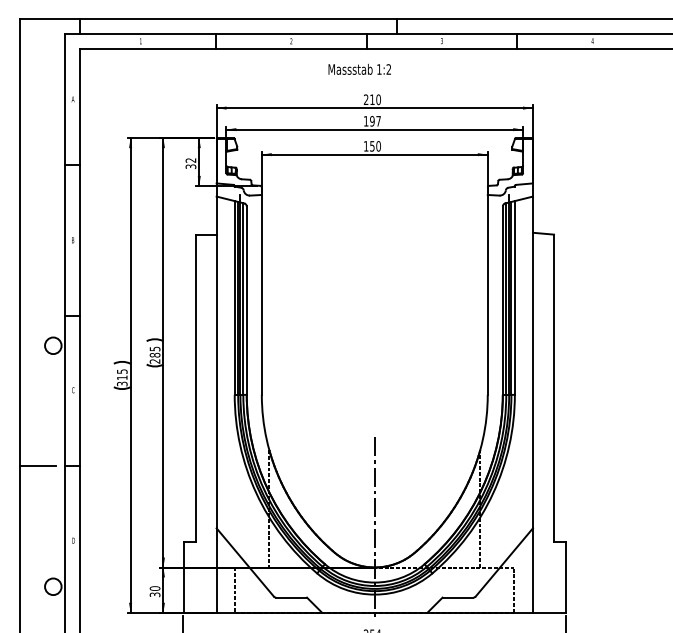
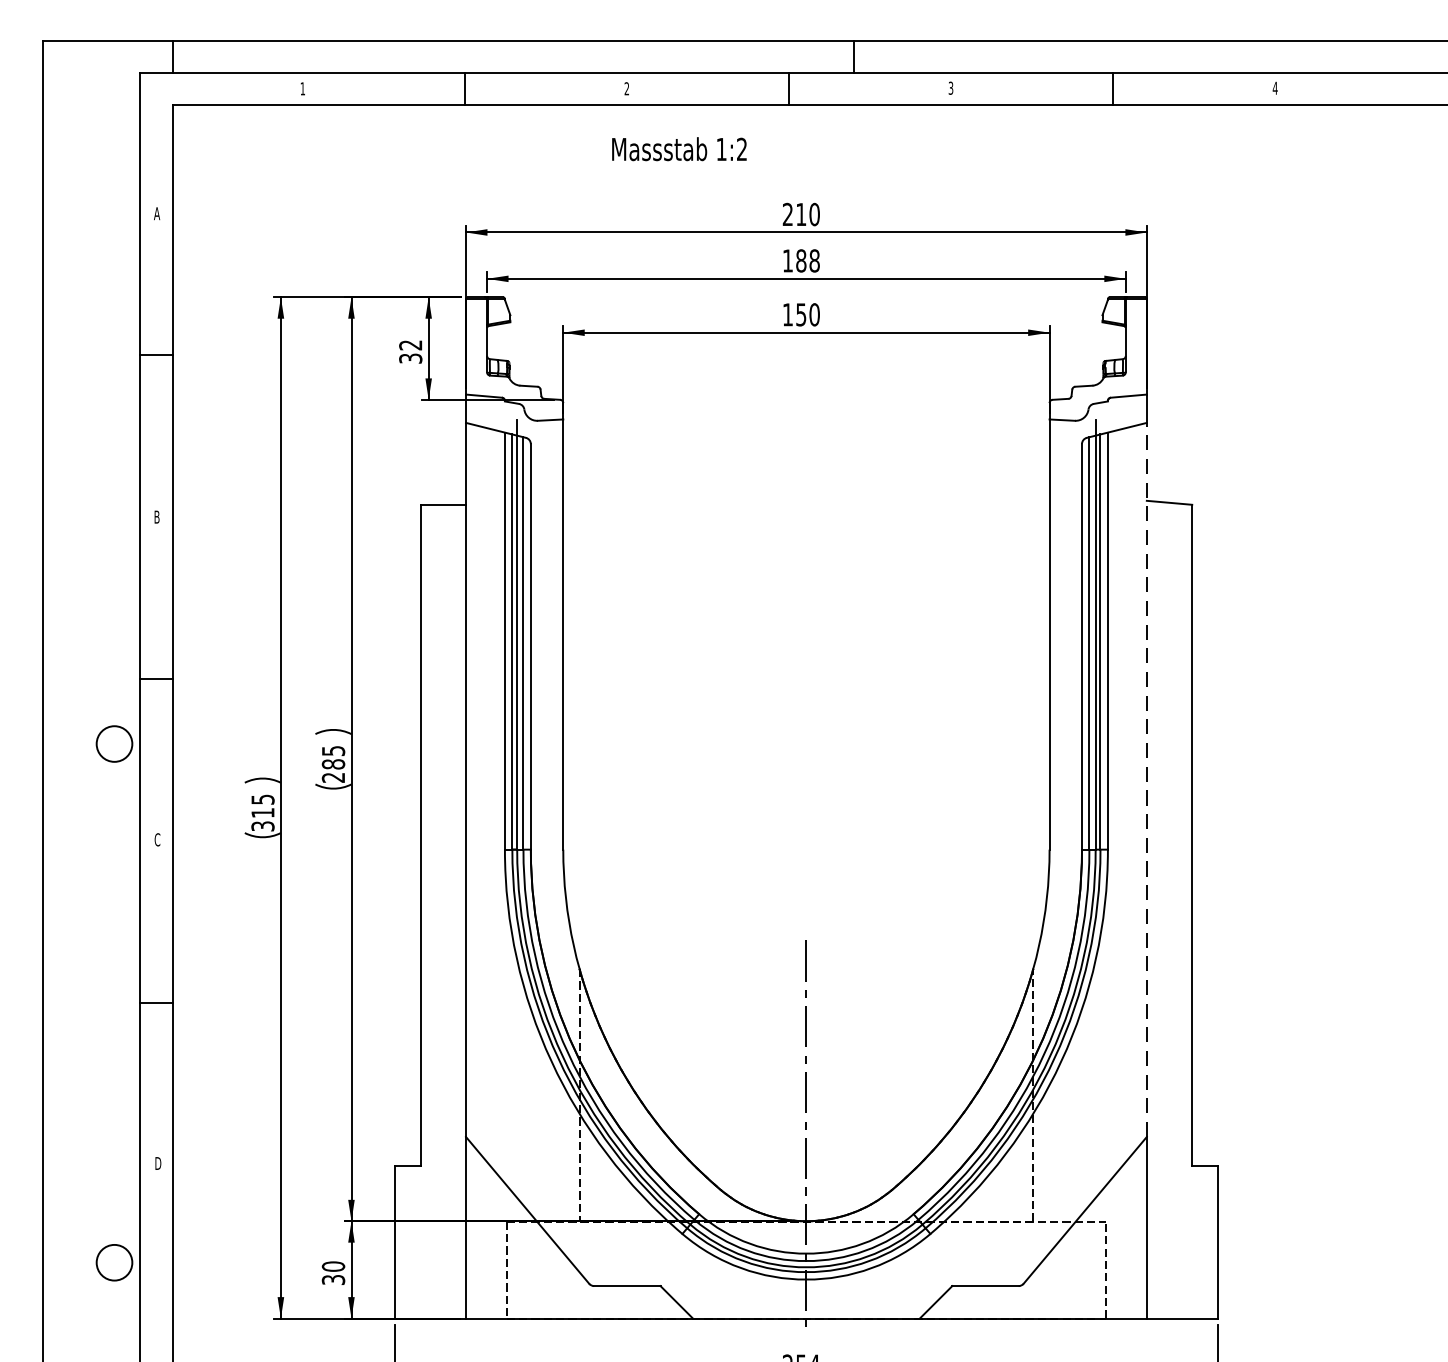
text: (359, 68) -> (678, 147), moved
text: (375, 121) -> (807, 261), 197 -> 188
line: (532, 362) -> (1145, 780), solid -> dashed
line: (38, 466) -> (82, 1003), removed

